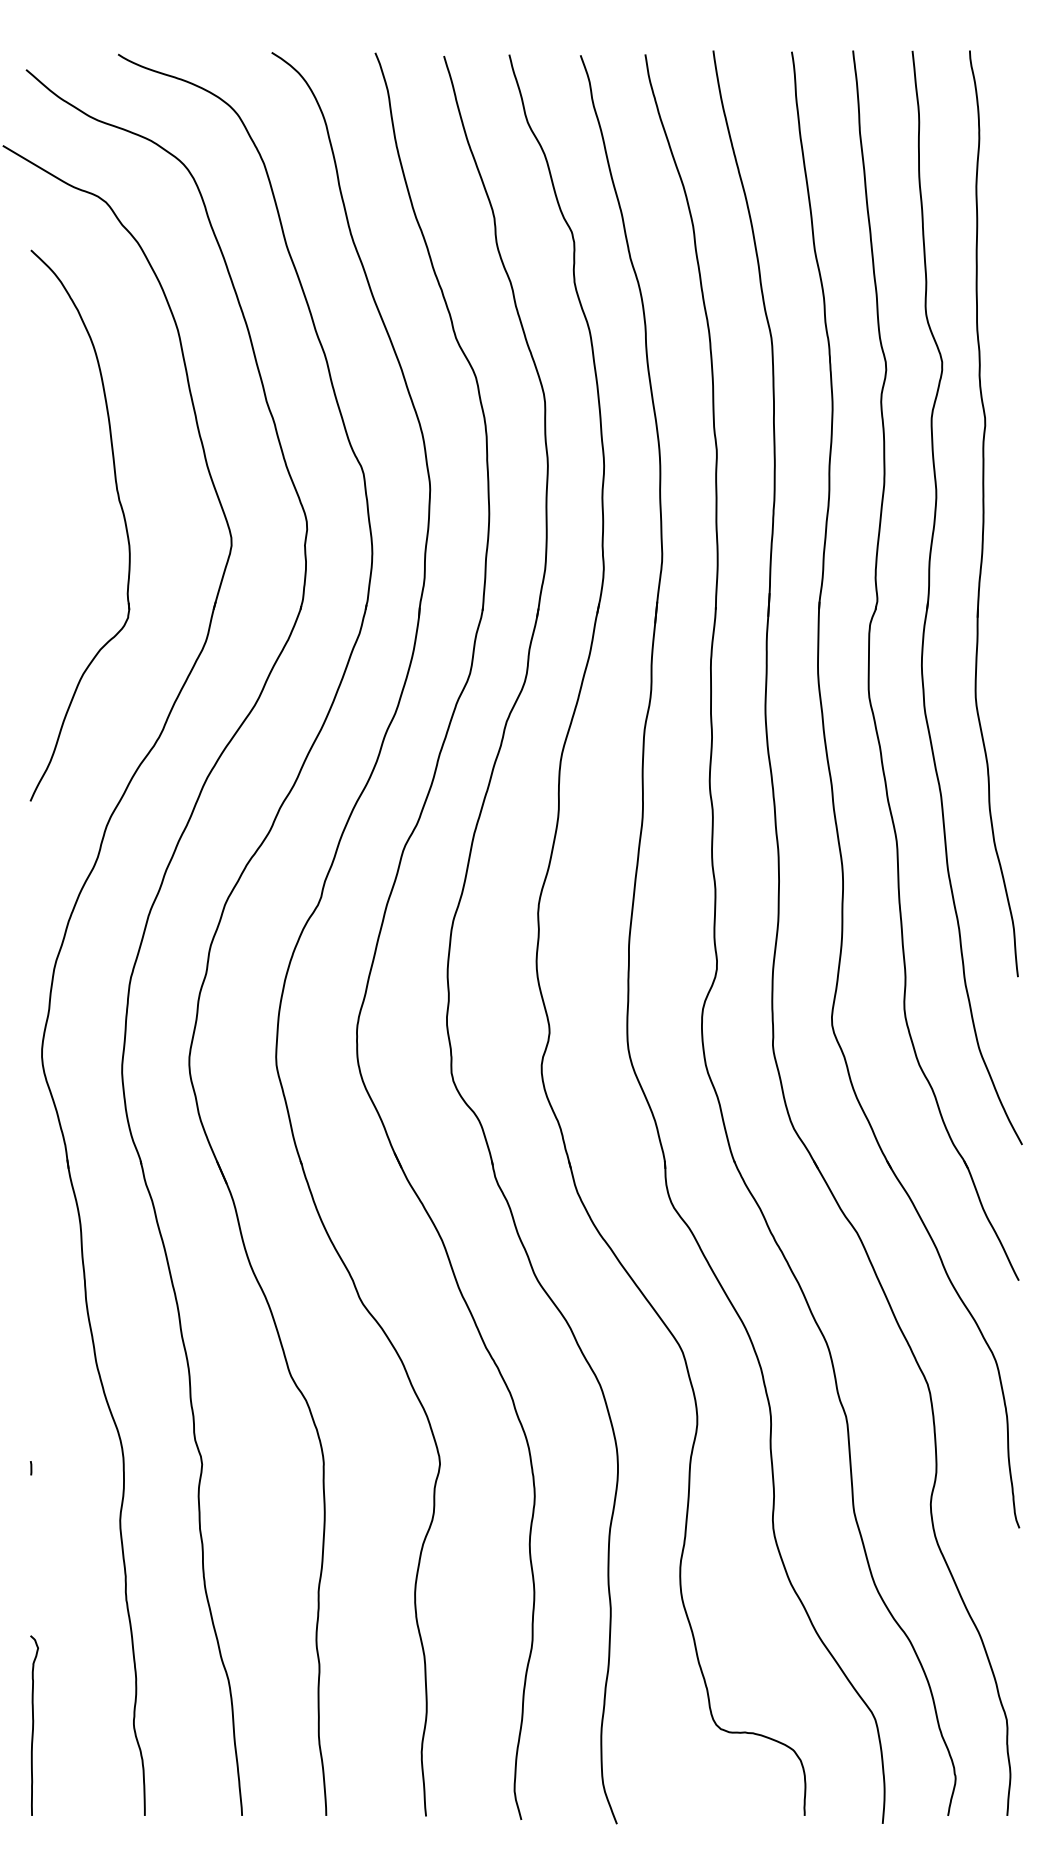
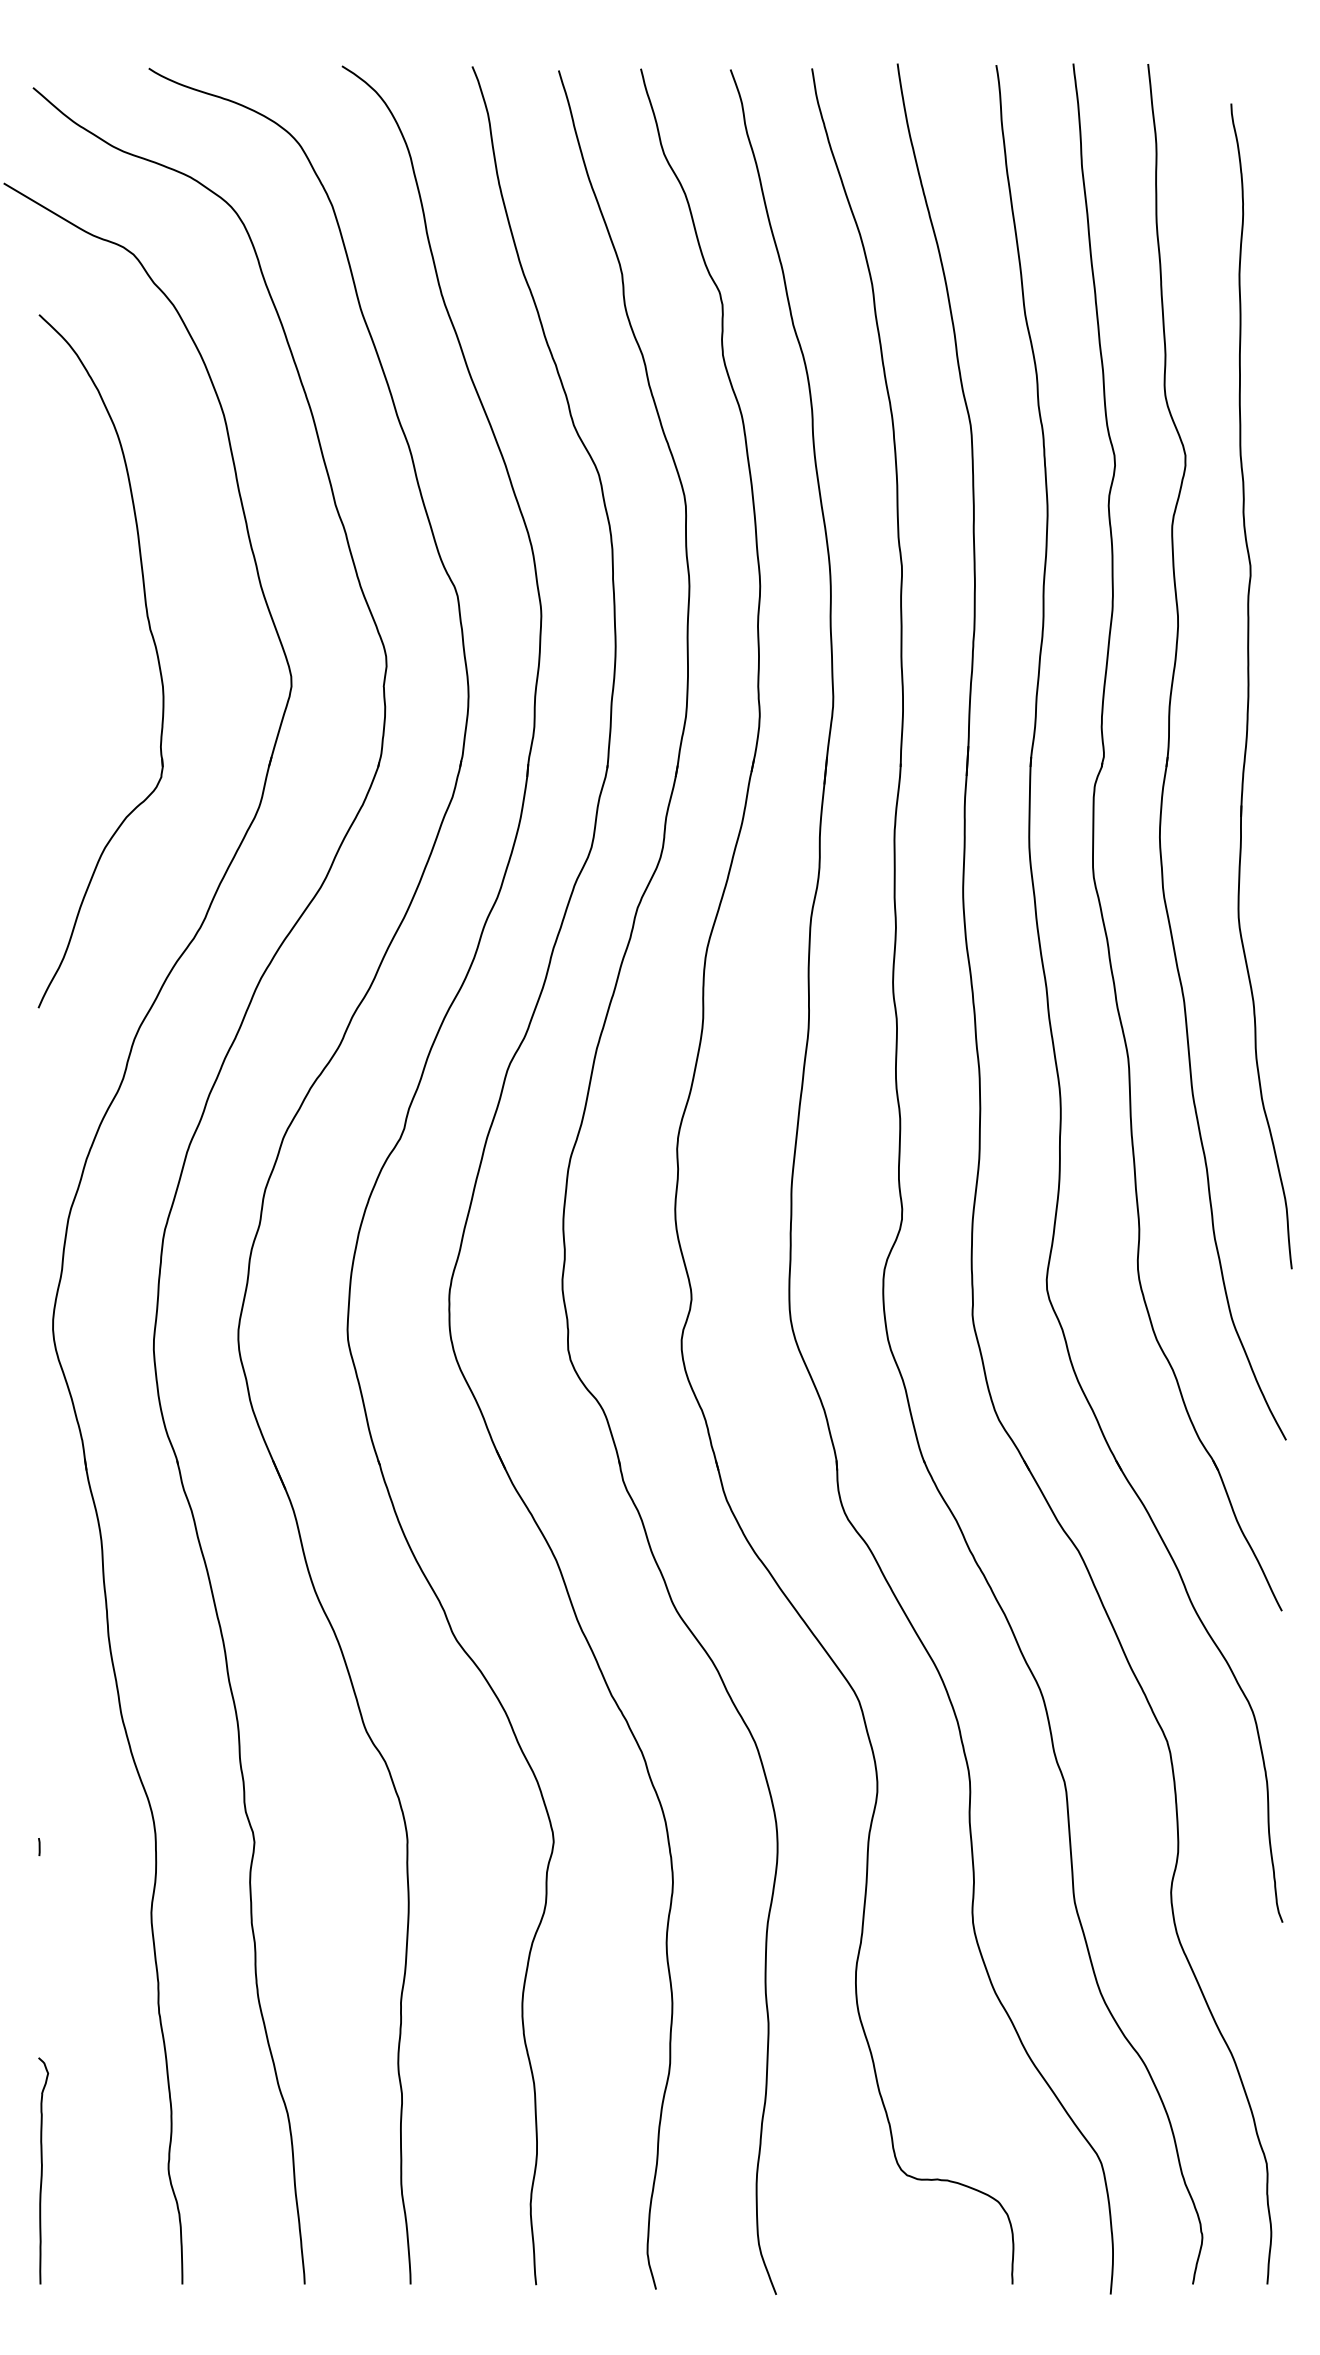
part: (984, 513) -> (1249, 686), moved

